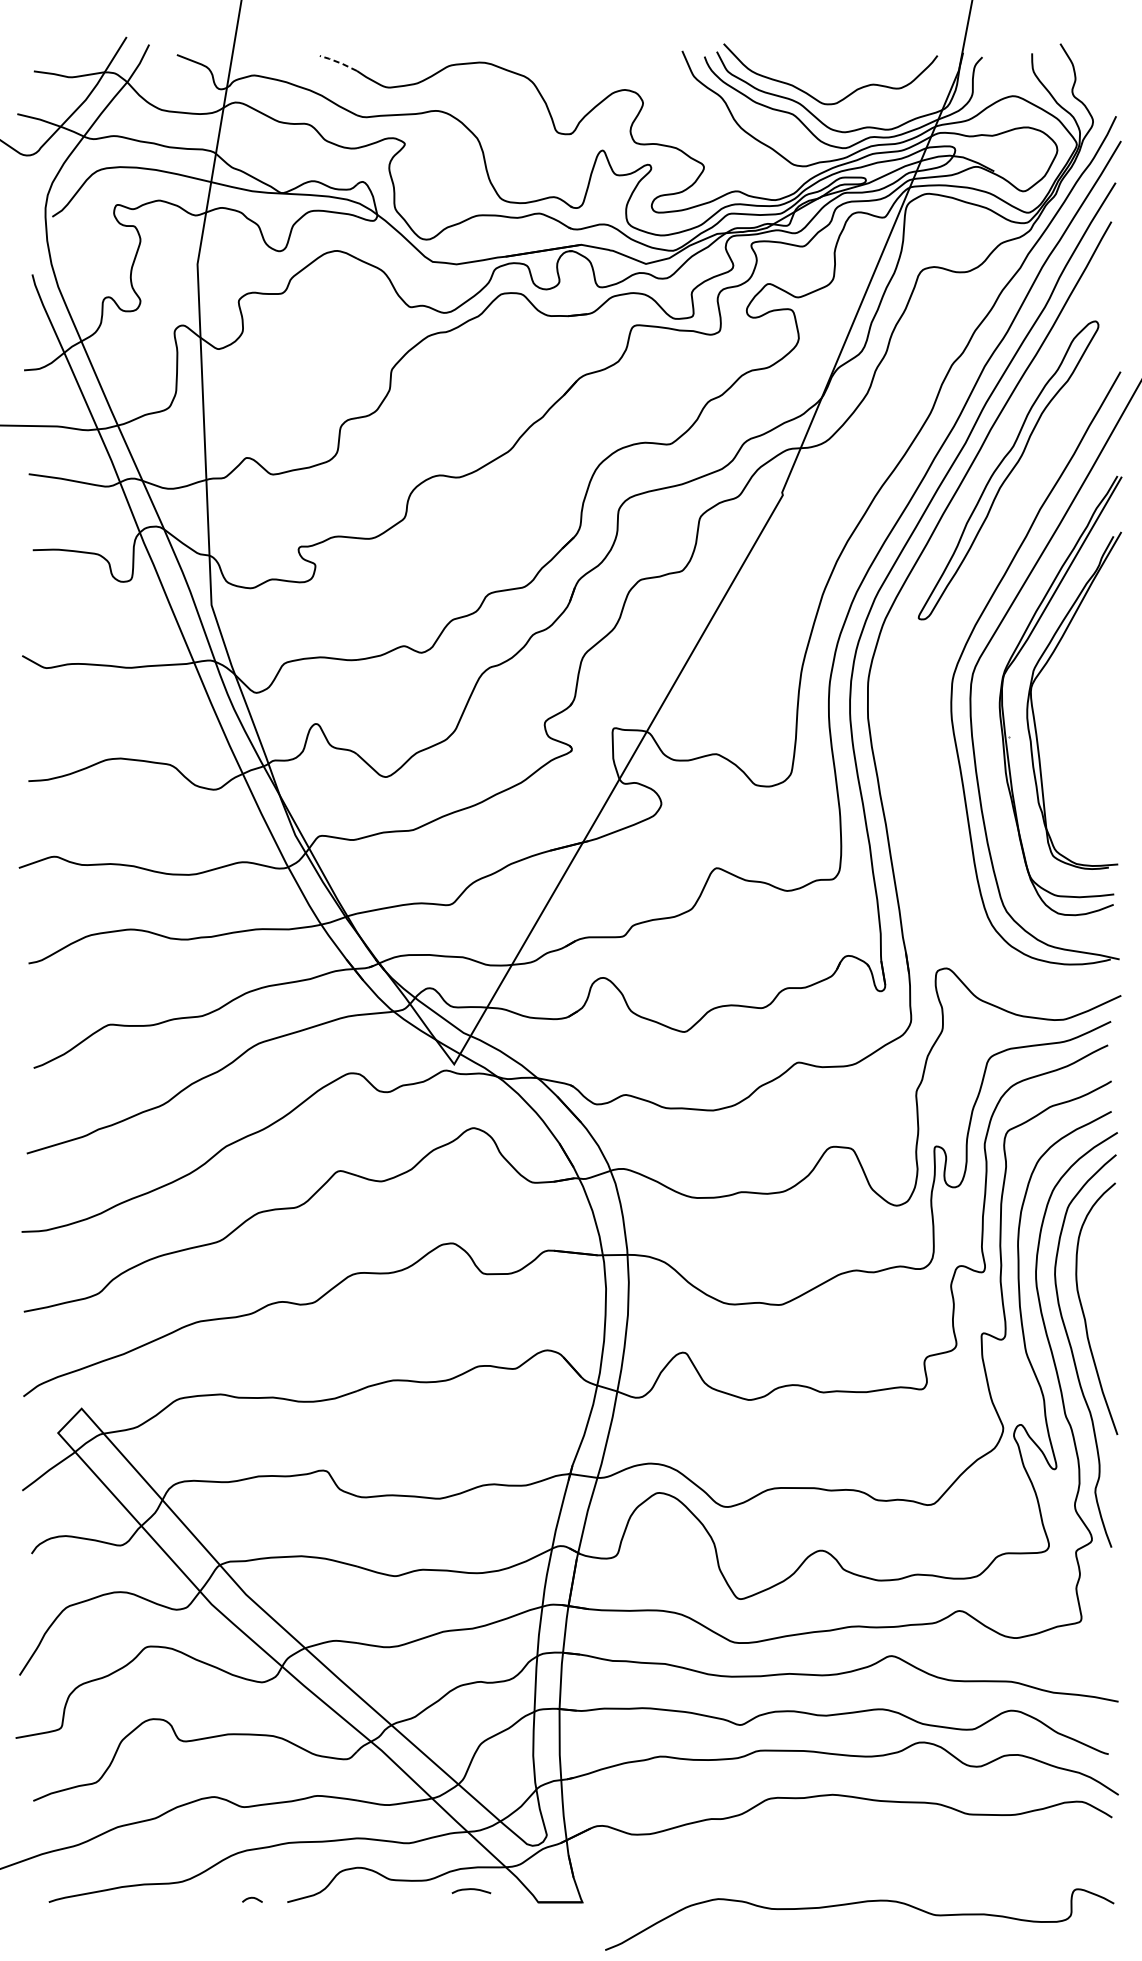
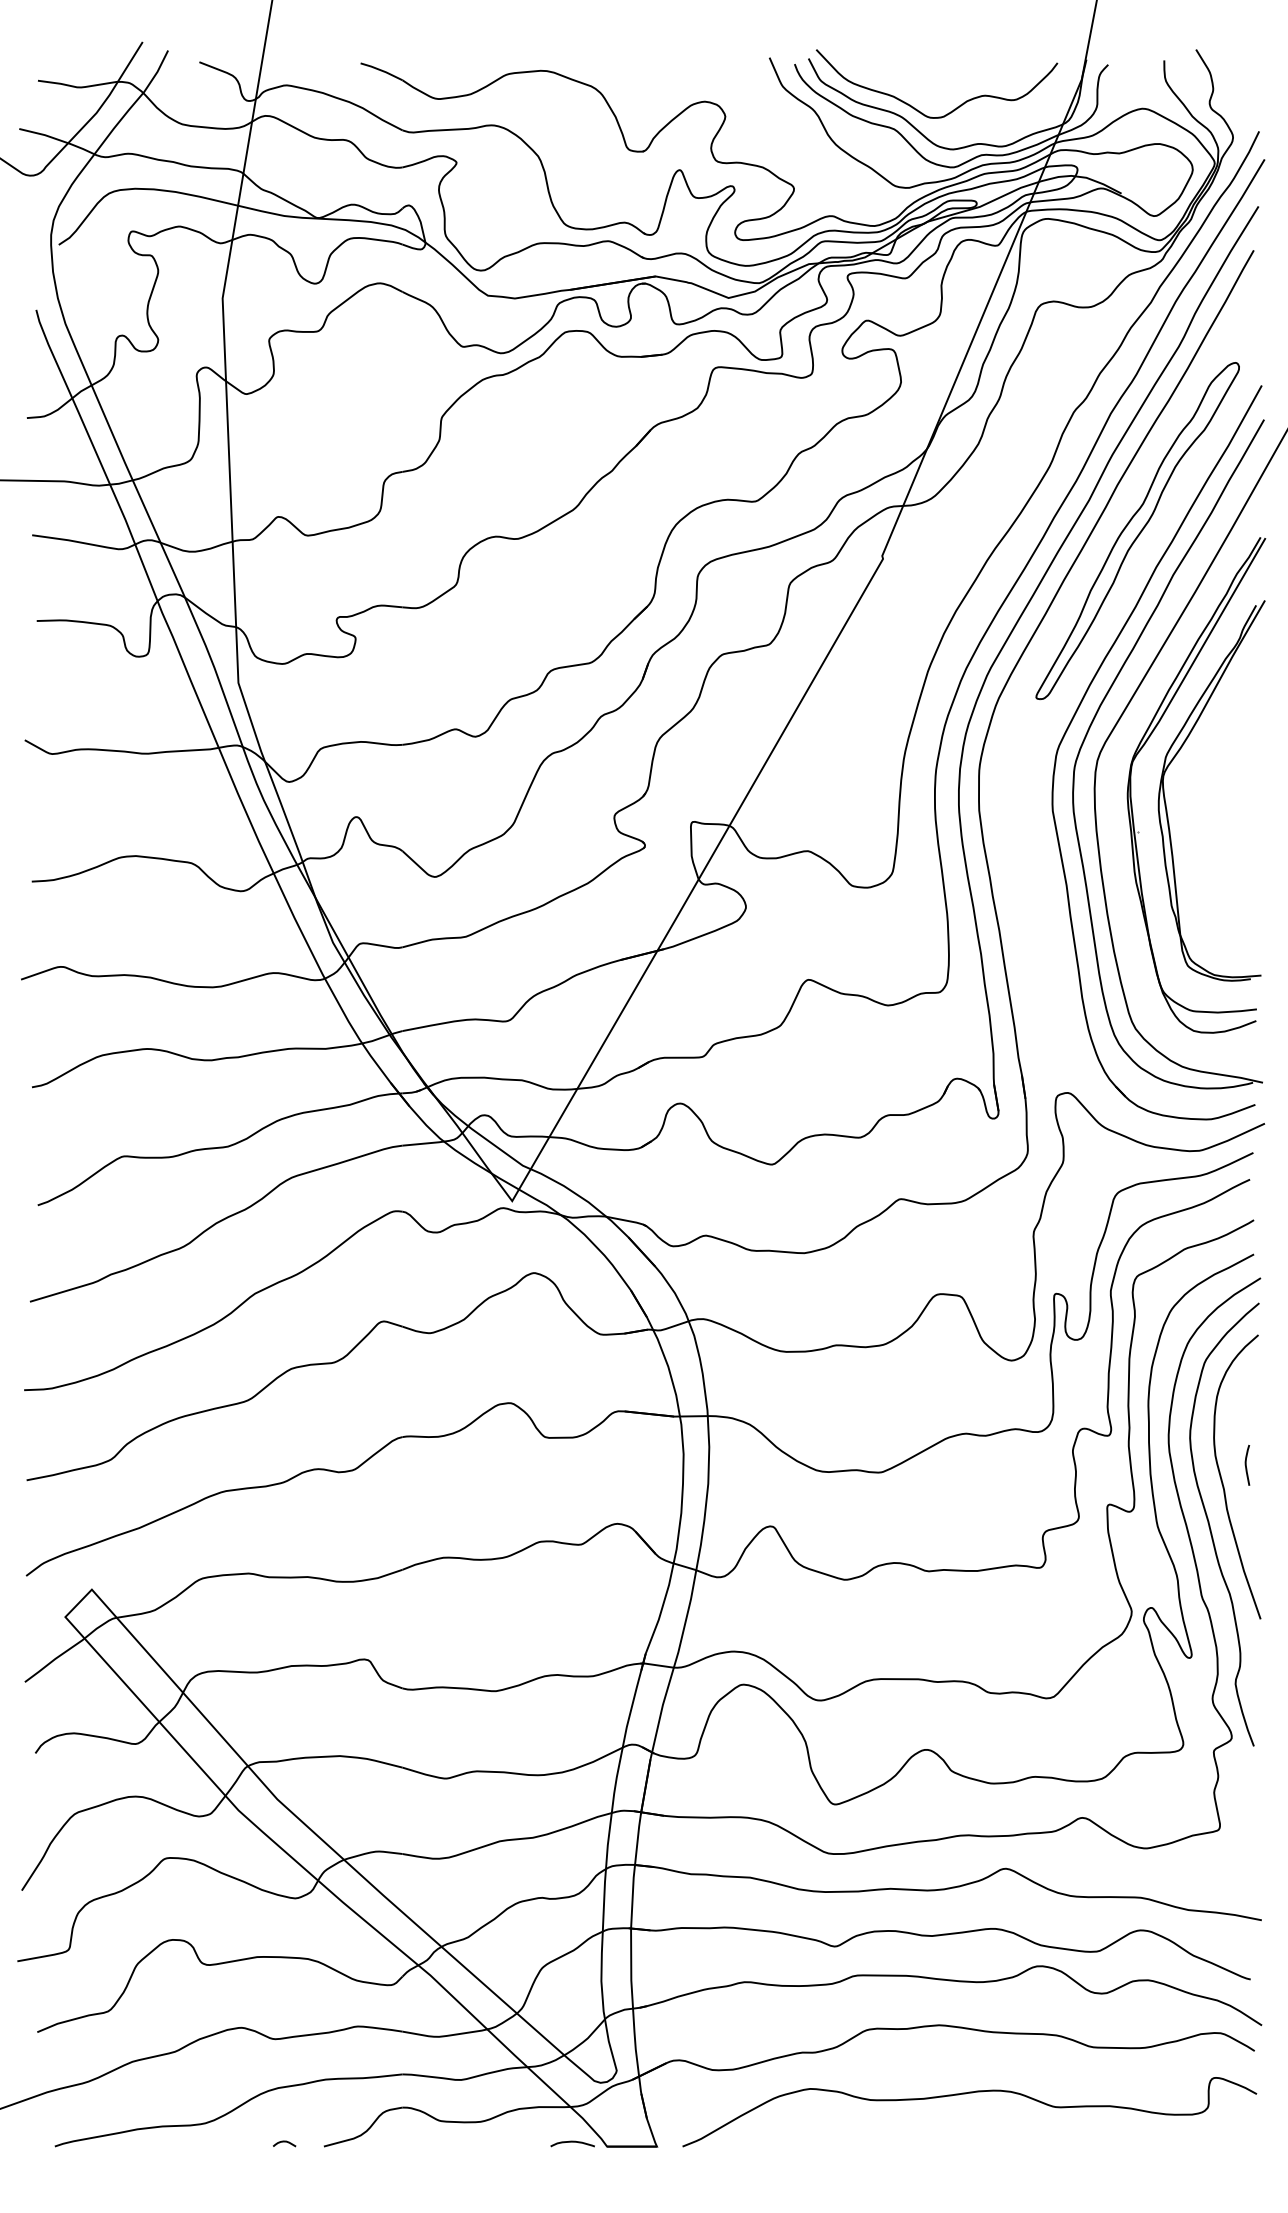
line: (338, 62) -> (381, 70), dashed -> solid
part: (954, 632) -> (1076, 713), added
curve: (1104, 1297) -> (1246, 1464), added
curve: (471, 1889) -> (572, 2142), moved
curve: (855, 1904) -> (965, 2094), moved

